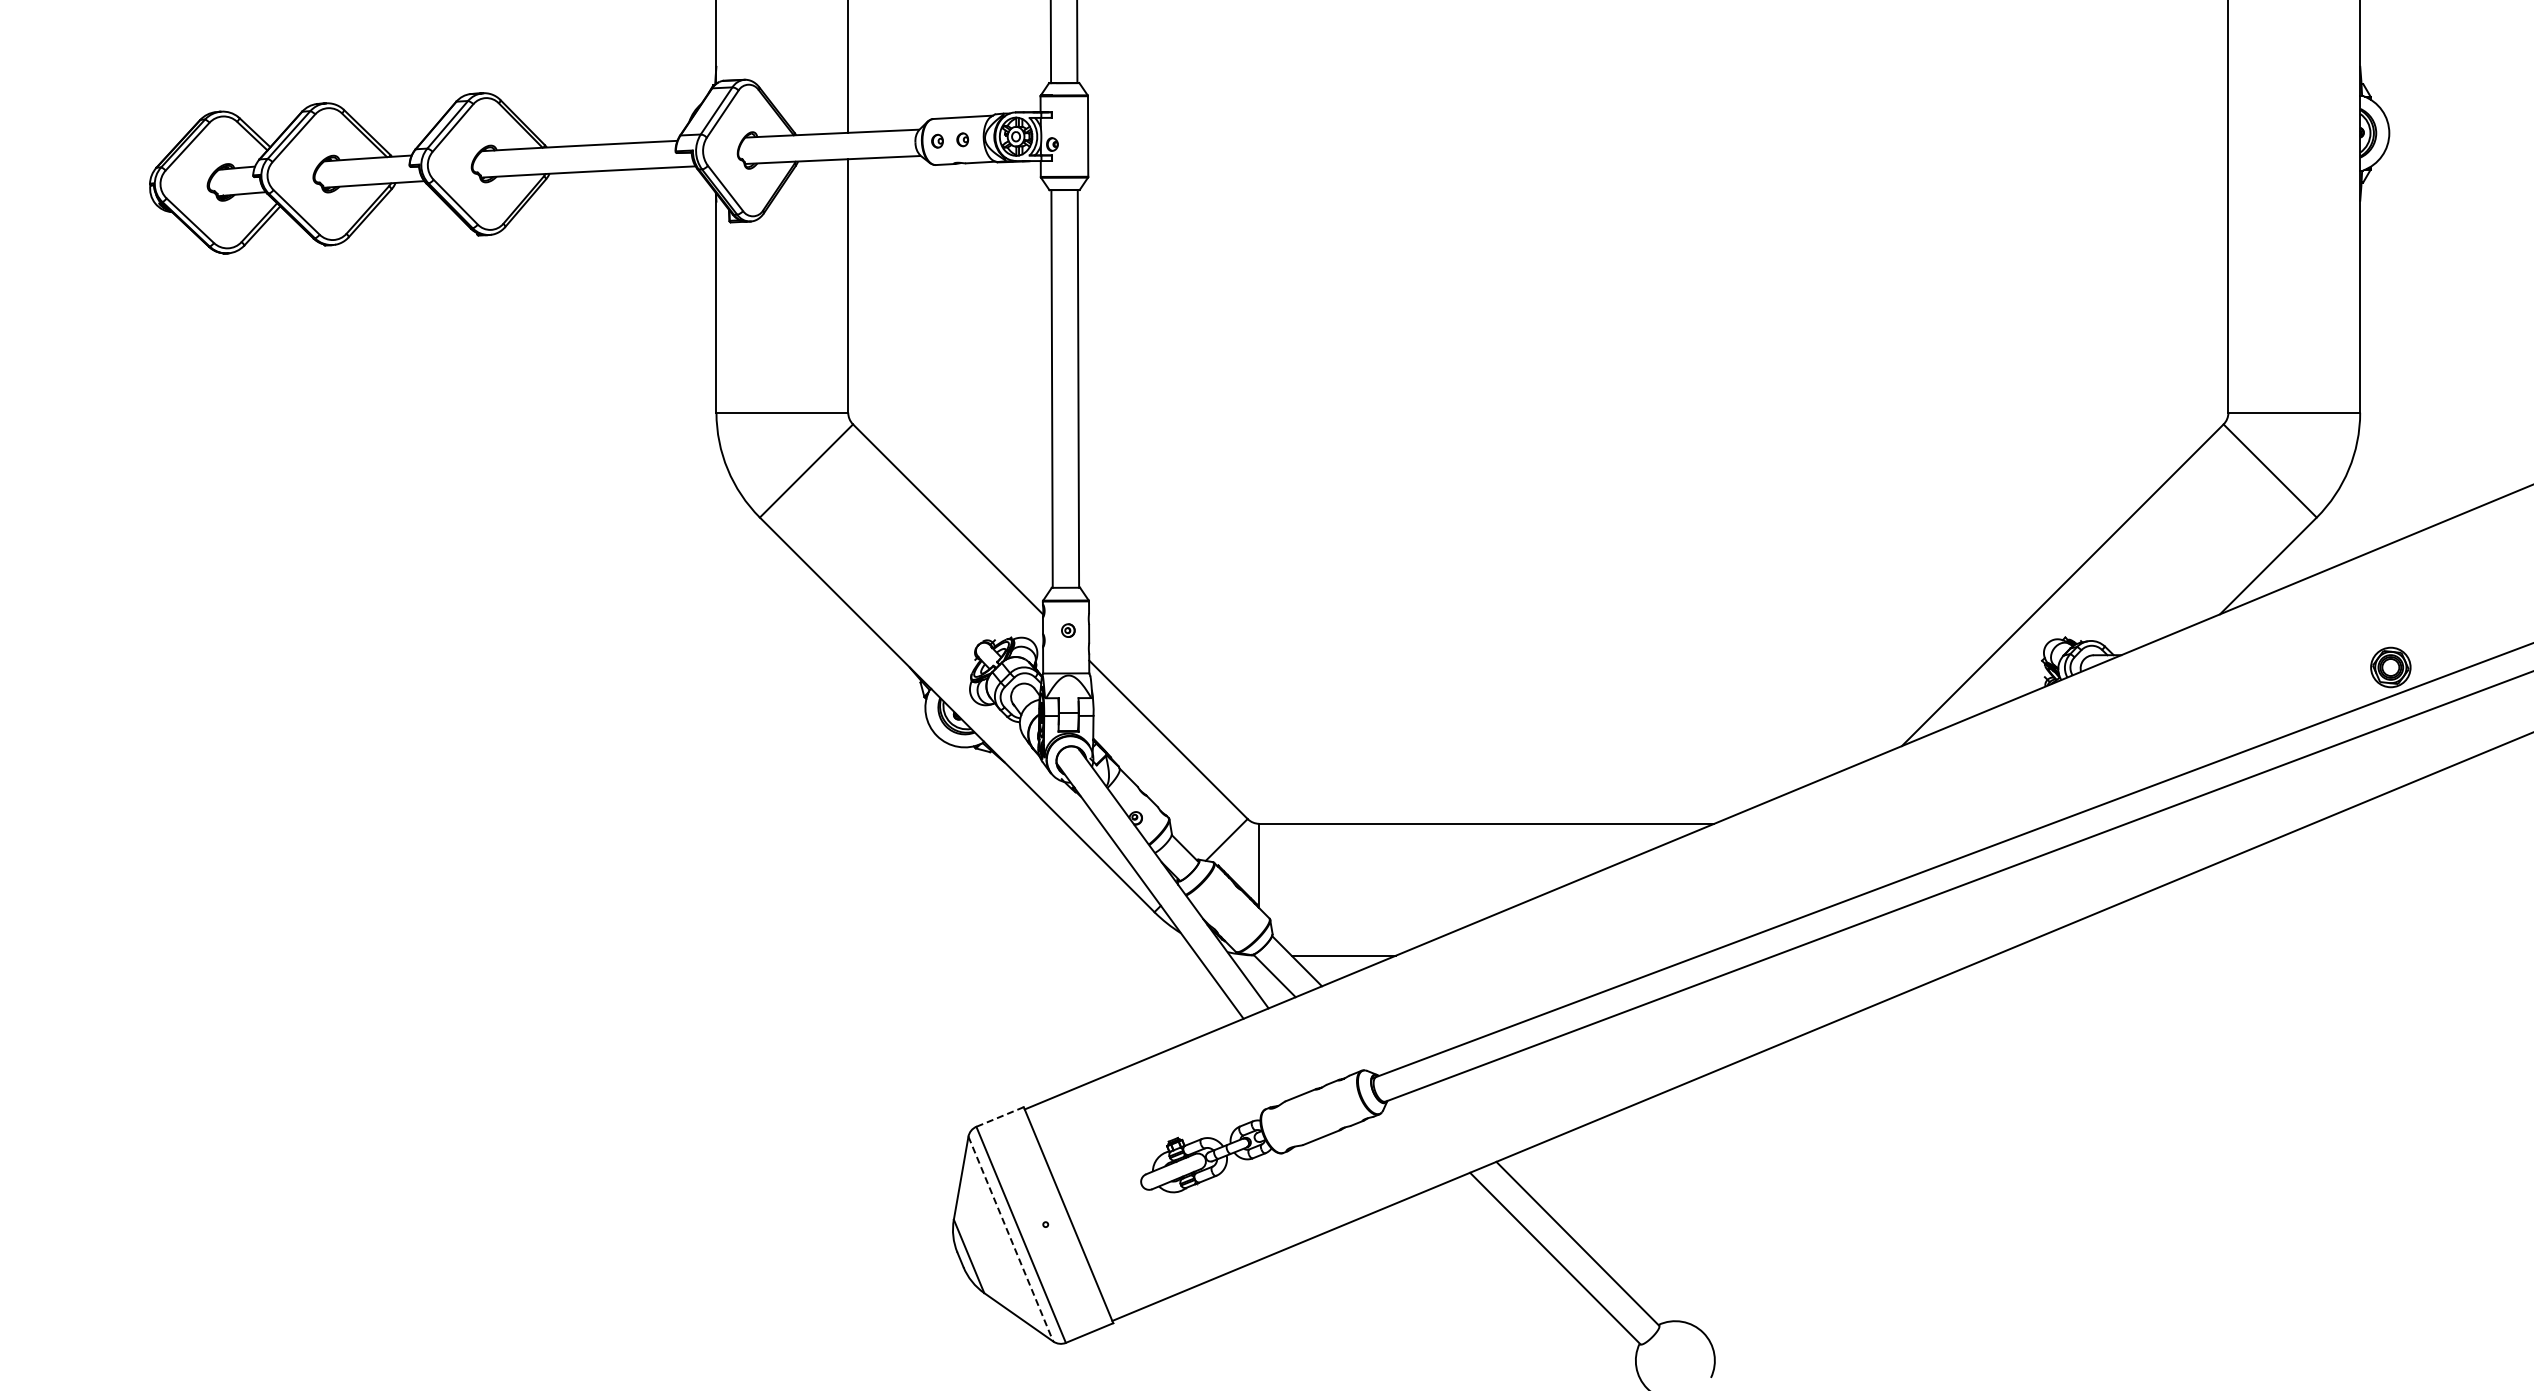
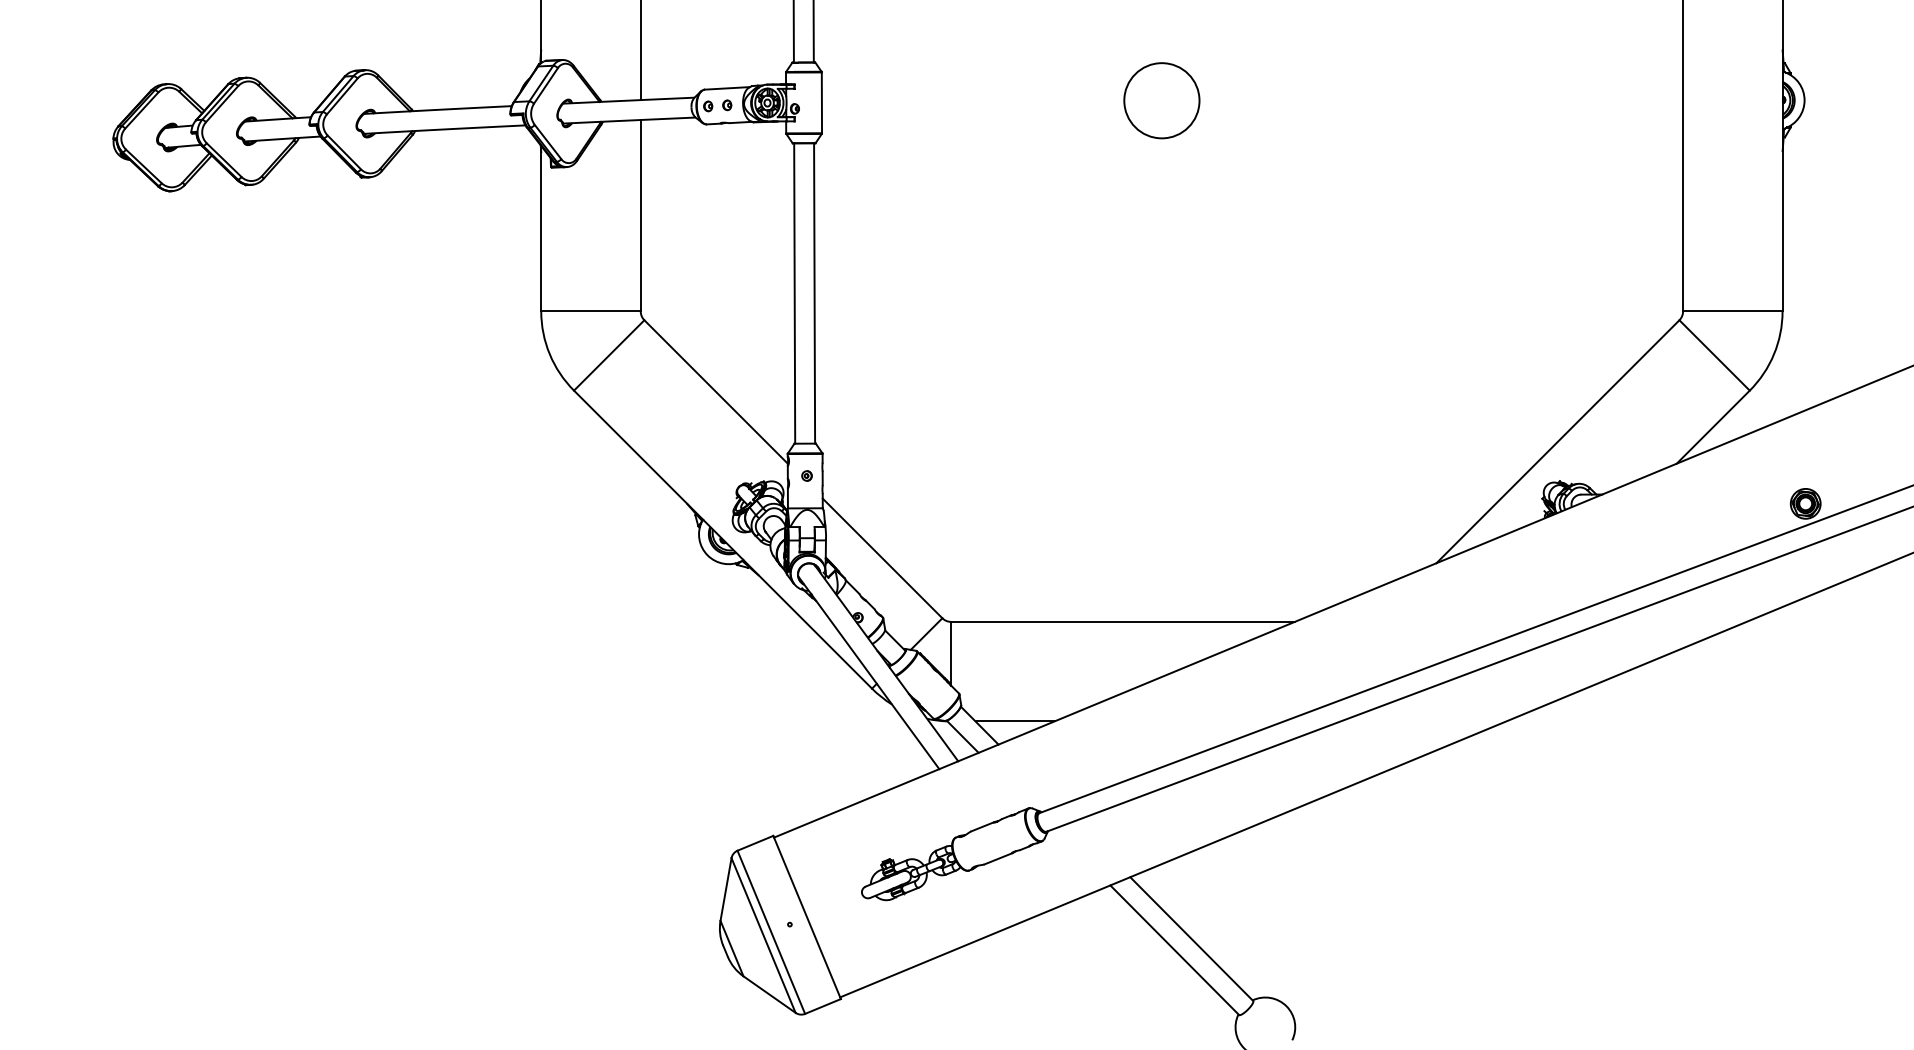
circle: (1537, 133) -> (1161, 100), added
line: (1000, 1116) -> (755, 842), dashed -> solid
line: (1010, 1239) -> (763, 935), dashed -> solid

